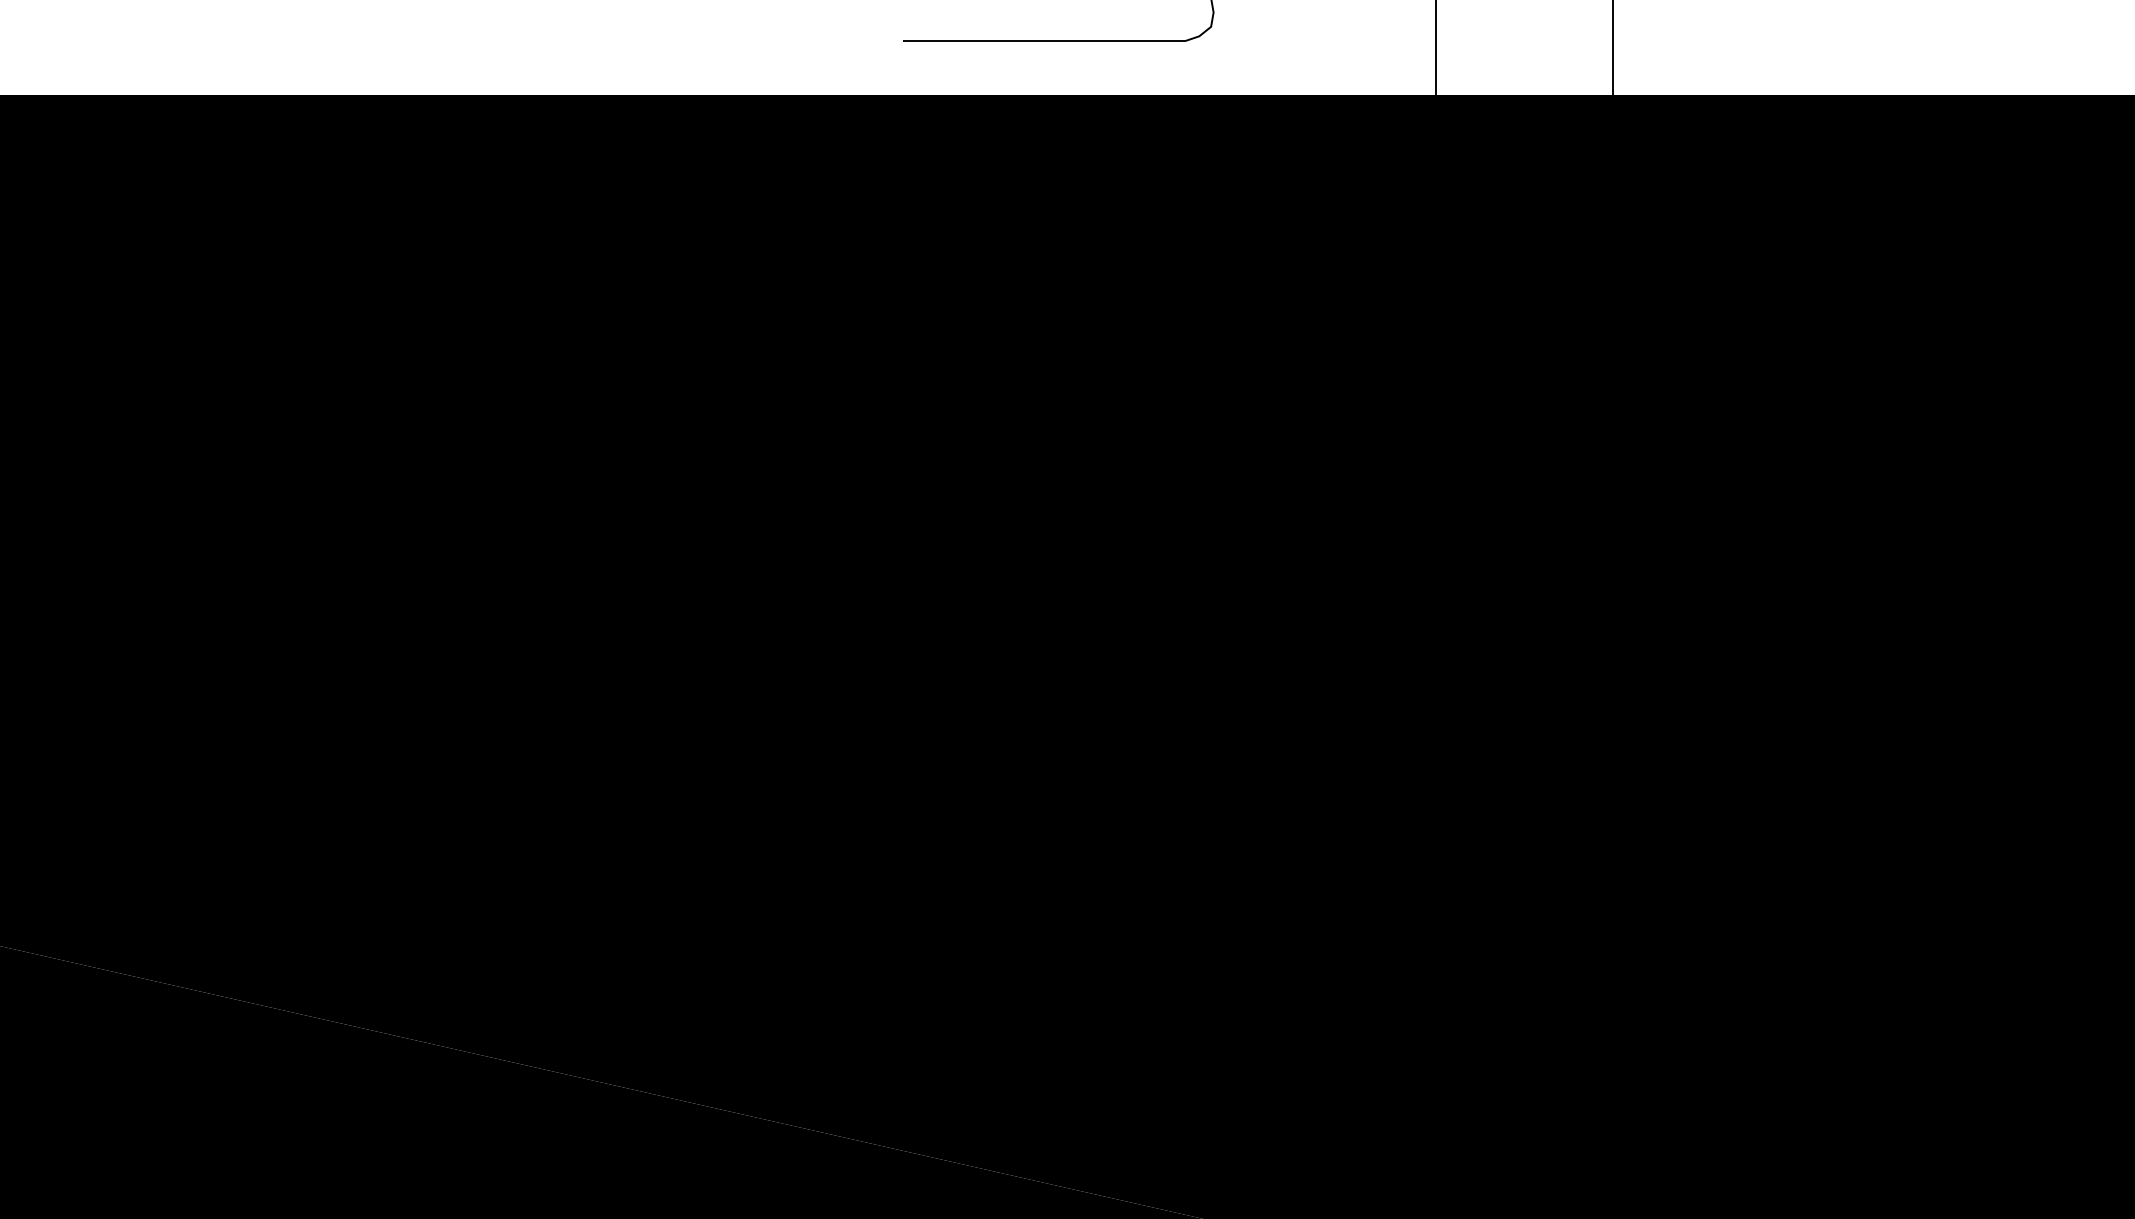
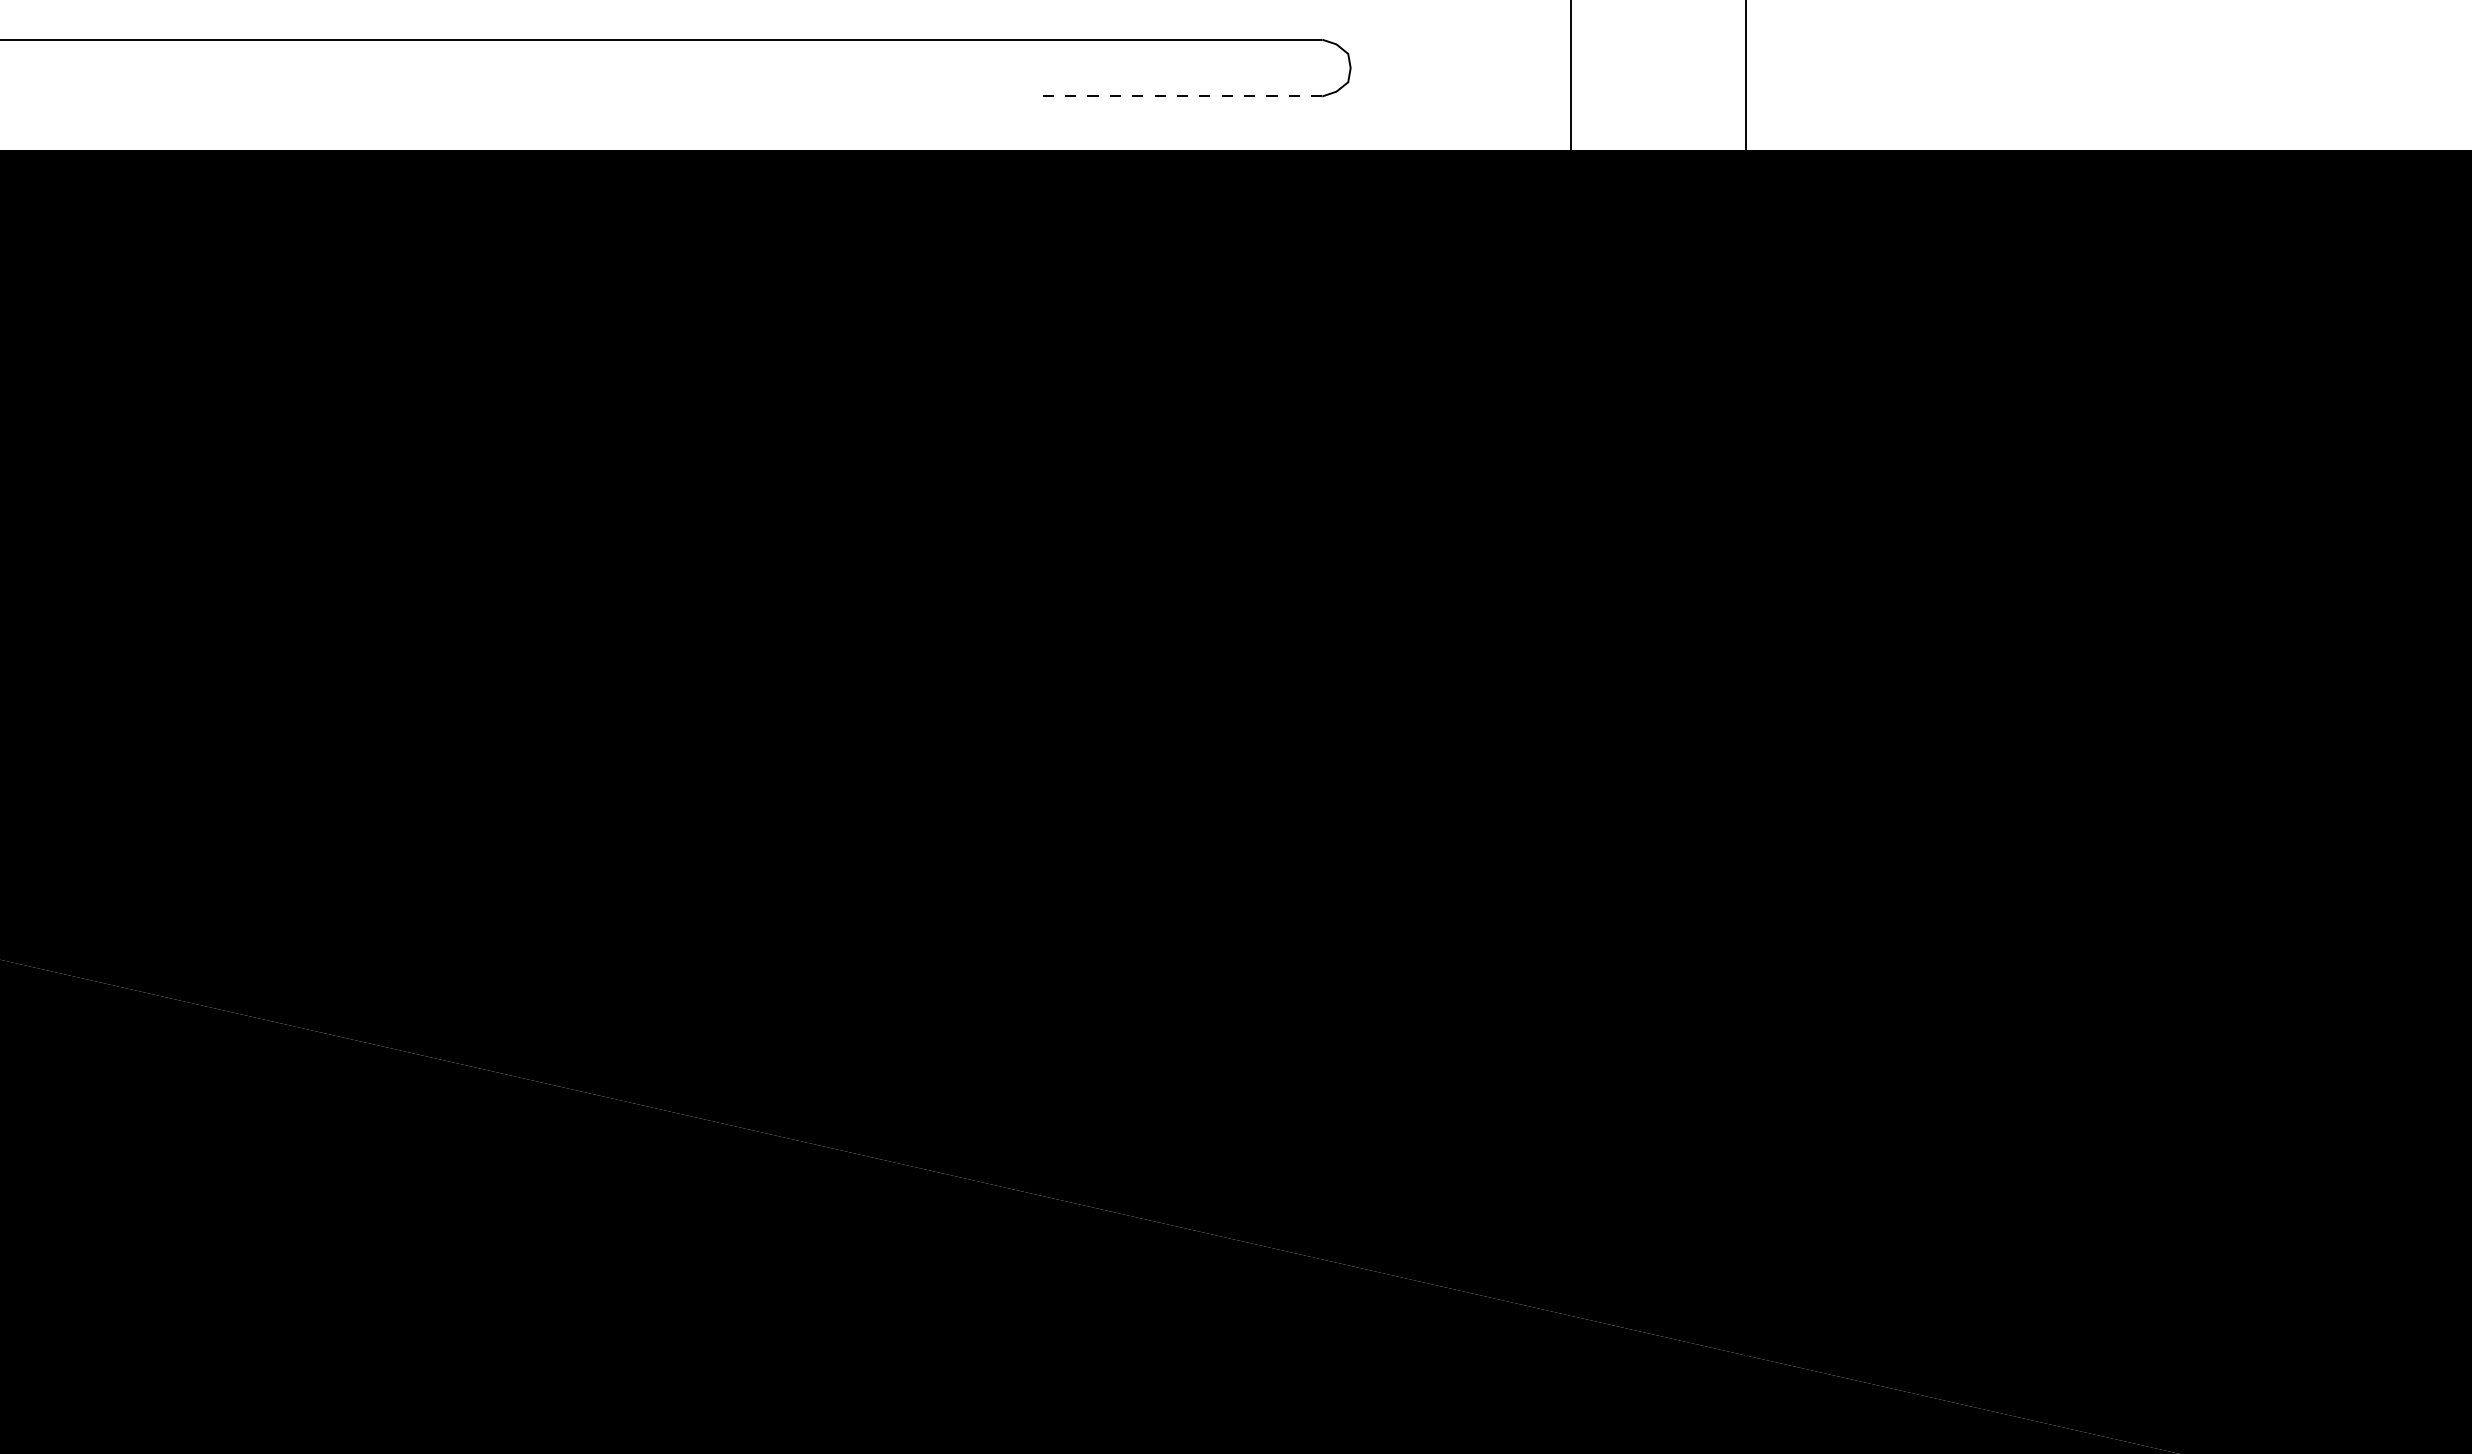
line: (1043, 41) -> (1182, 96), solid -> dashed

